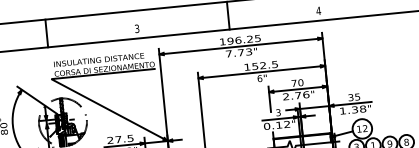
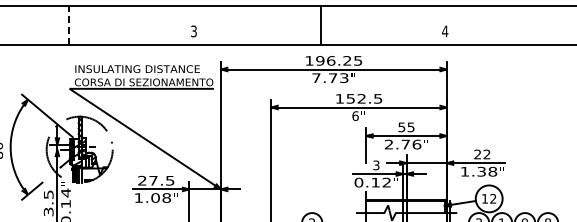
line: (46, 33) -> (69, 25), solid -> dashed
text: (297, 83) -> (406, 127), 70 -> 55
text: (354, 97) -> (482, 154), 35 -> 22

